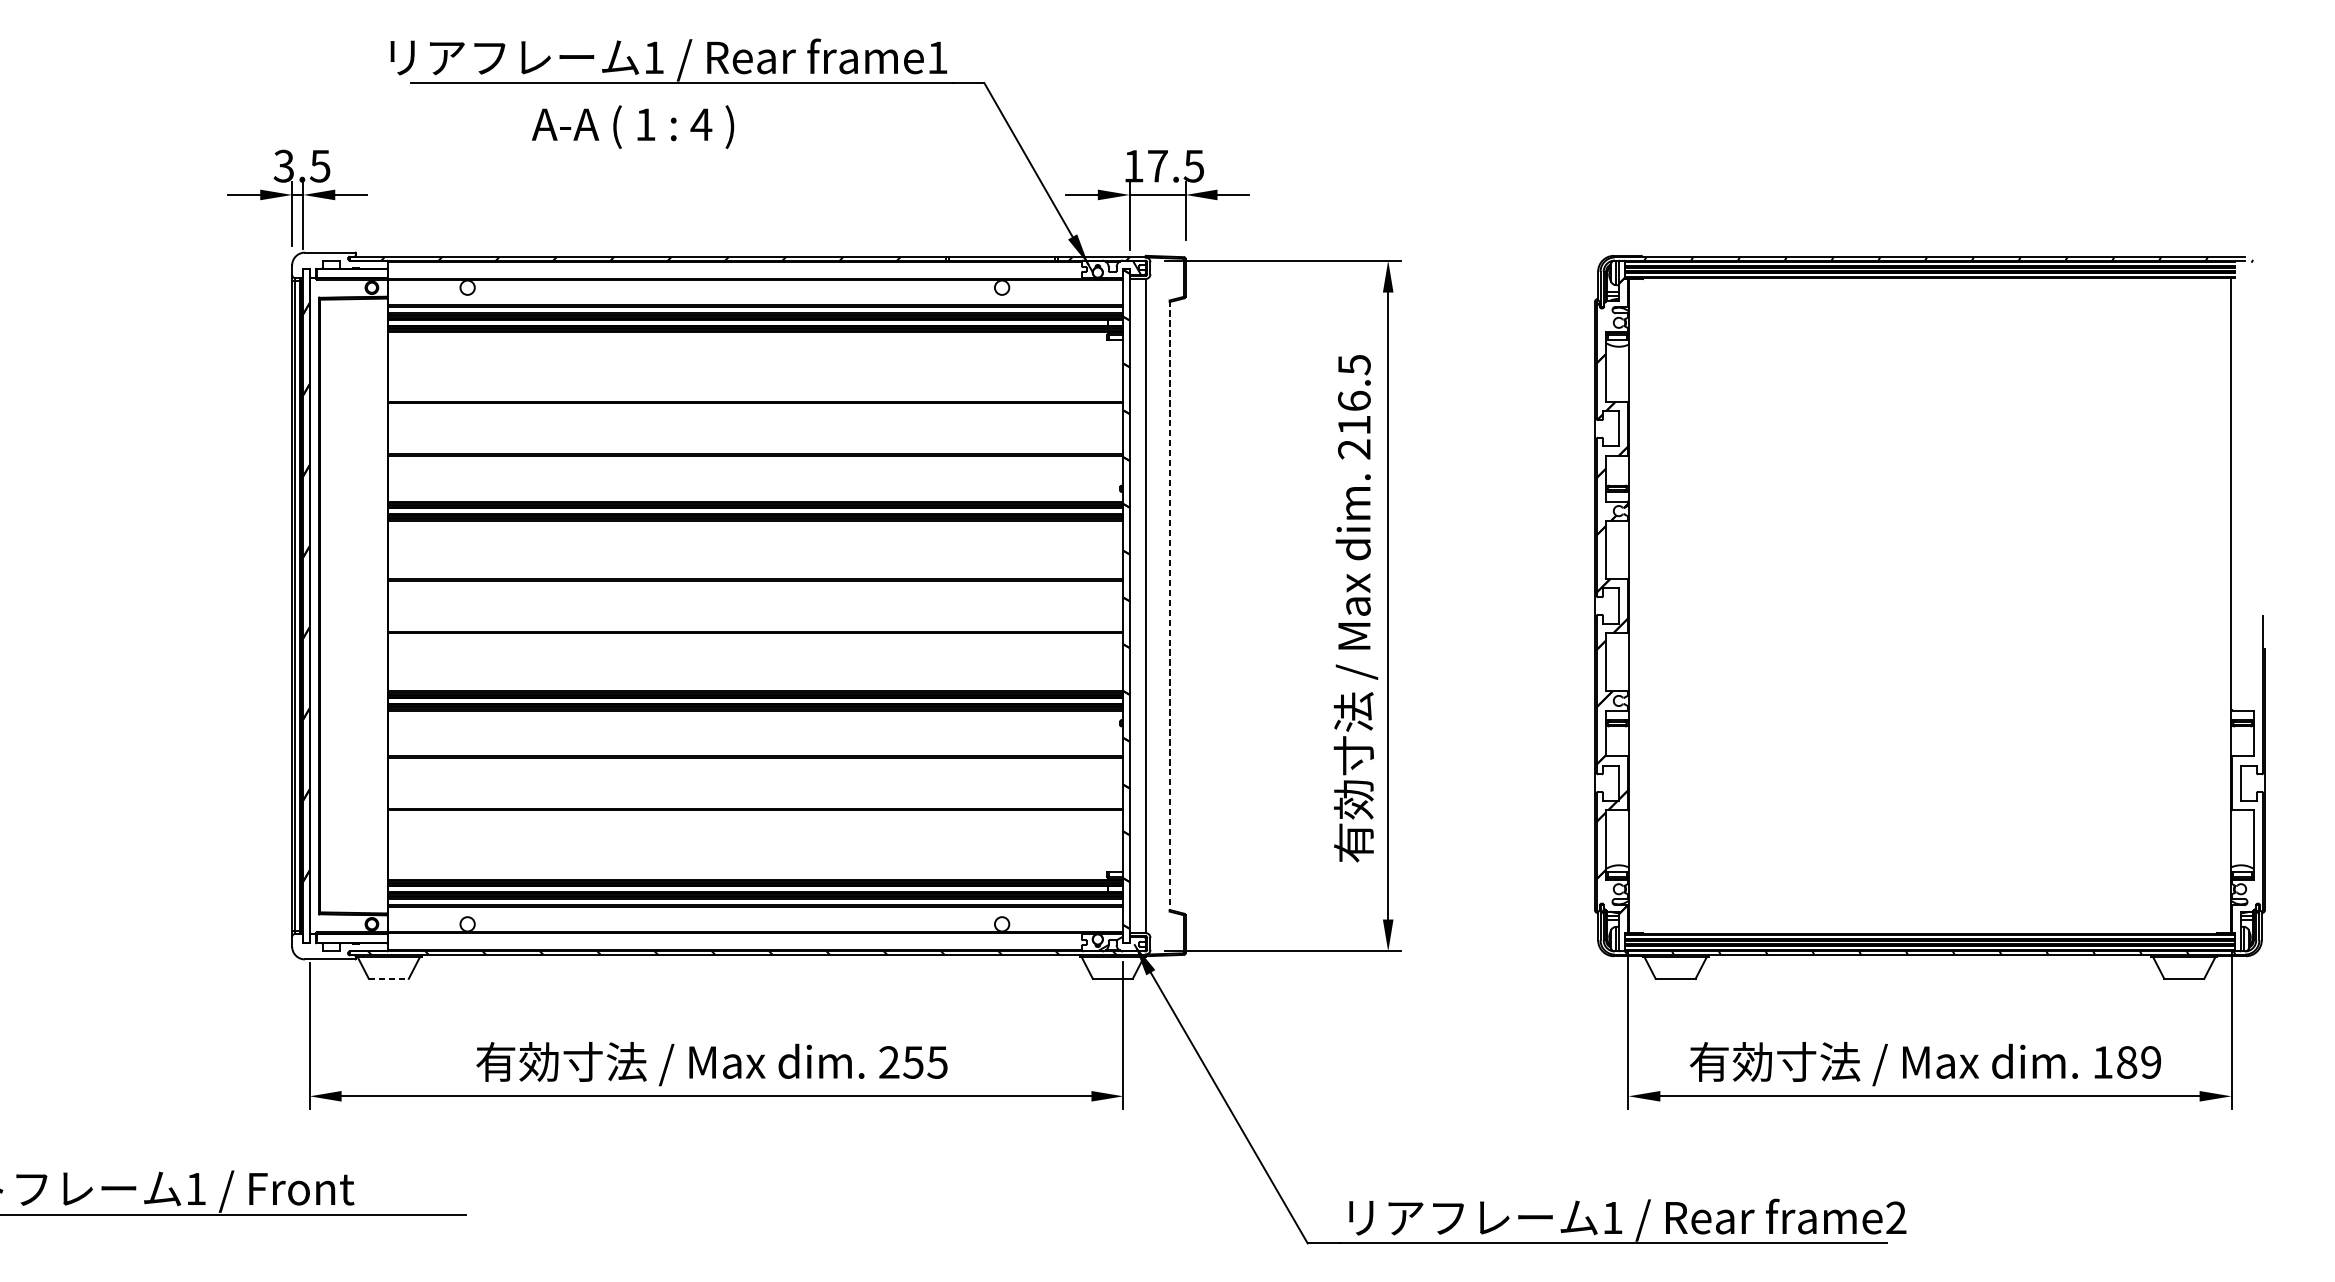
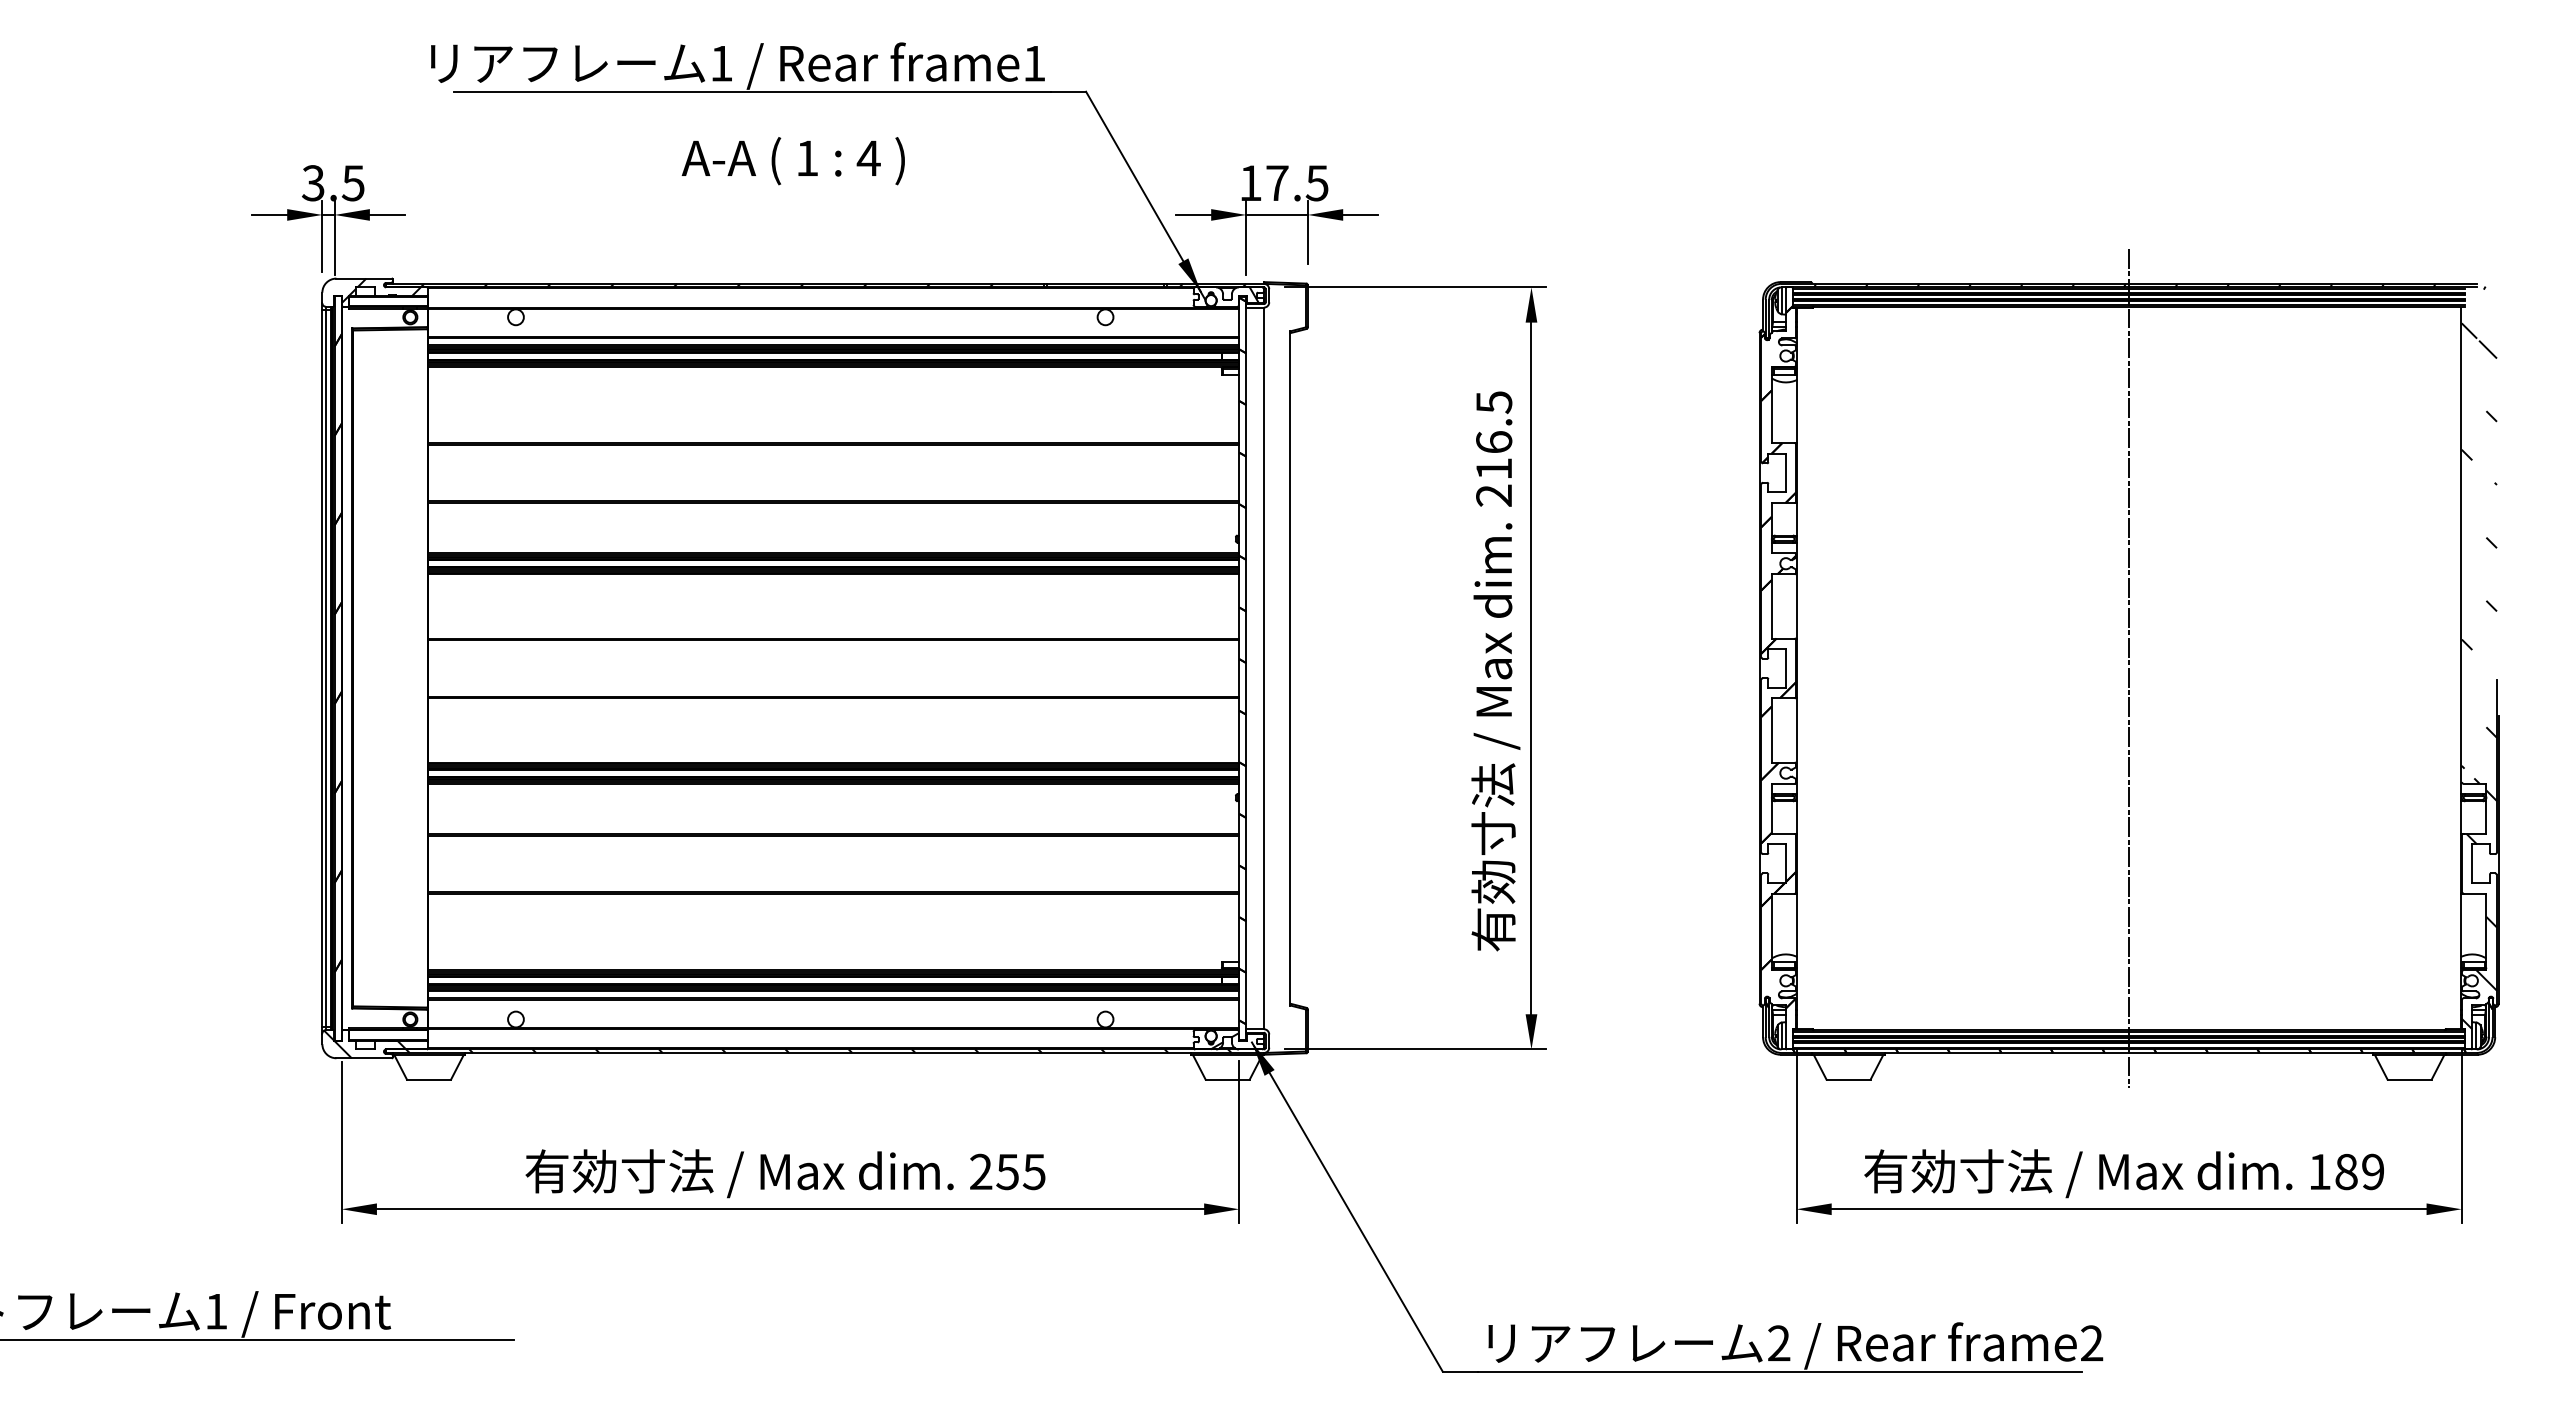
text: (632, 127) -> (792, 161), moved
hatch: (345, 263) -> (381, 290), added
line: (1169, 606) -> (1290, 668), dashed -> solid
line: (1930, 606) -> (2129, 668), added
hatch: (2246, 613) -> (2478, 676), added
hatch: (1929, 931) -> (2128, 1027), added
hatch: (331, 946) -> (365, 1044), added
line: (389, 978) -> (429, 1079), dashed -> solid
text: (1613, 1217) -> (1779, 1343), 1 -> 2

